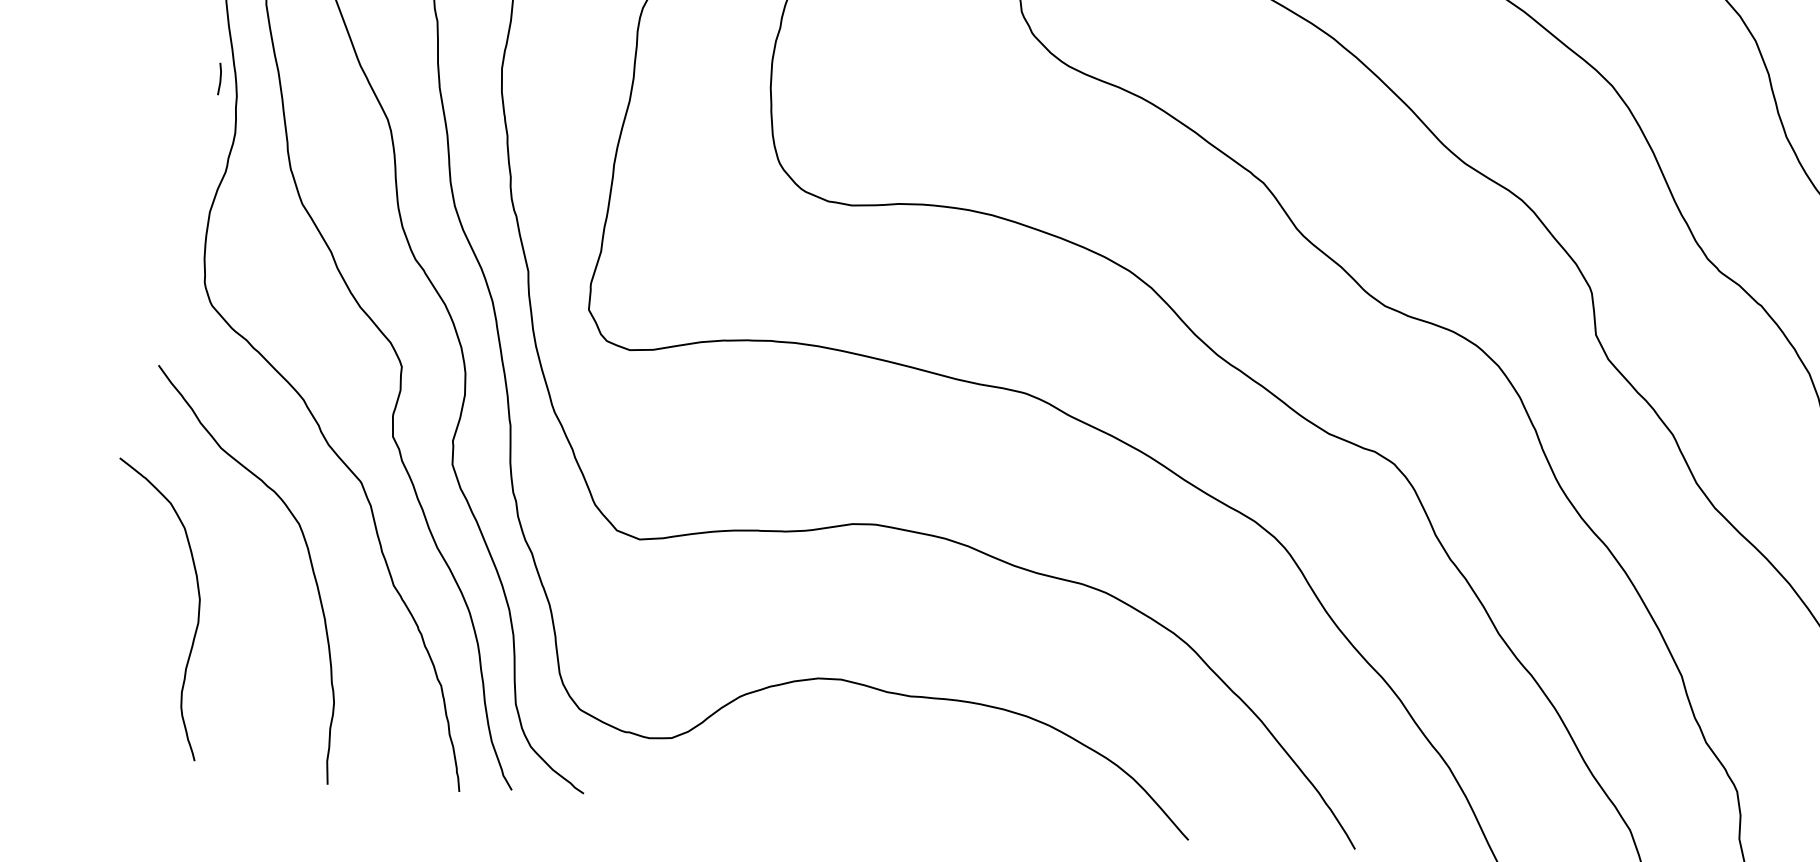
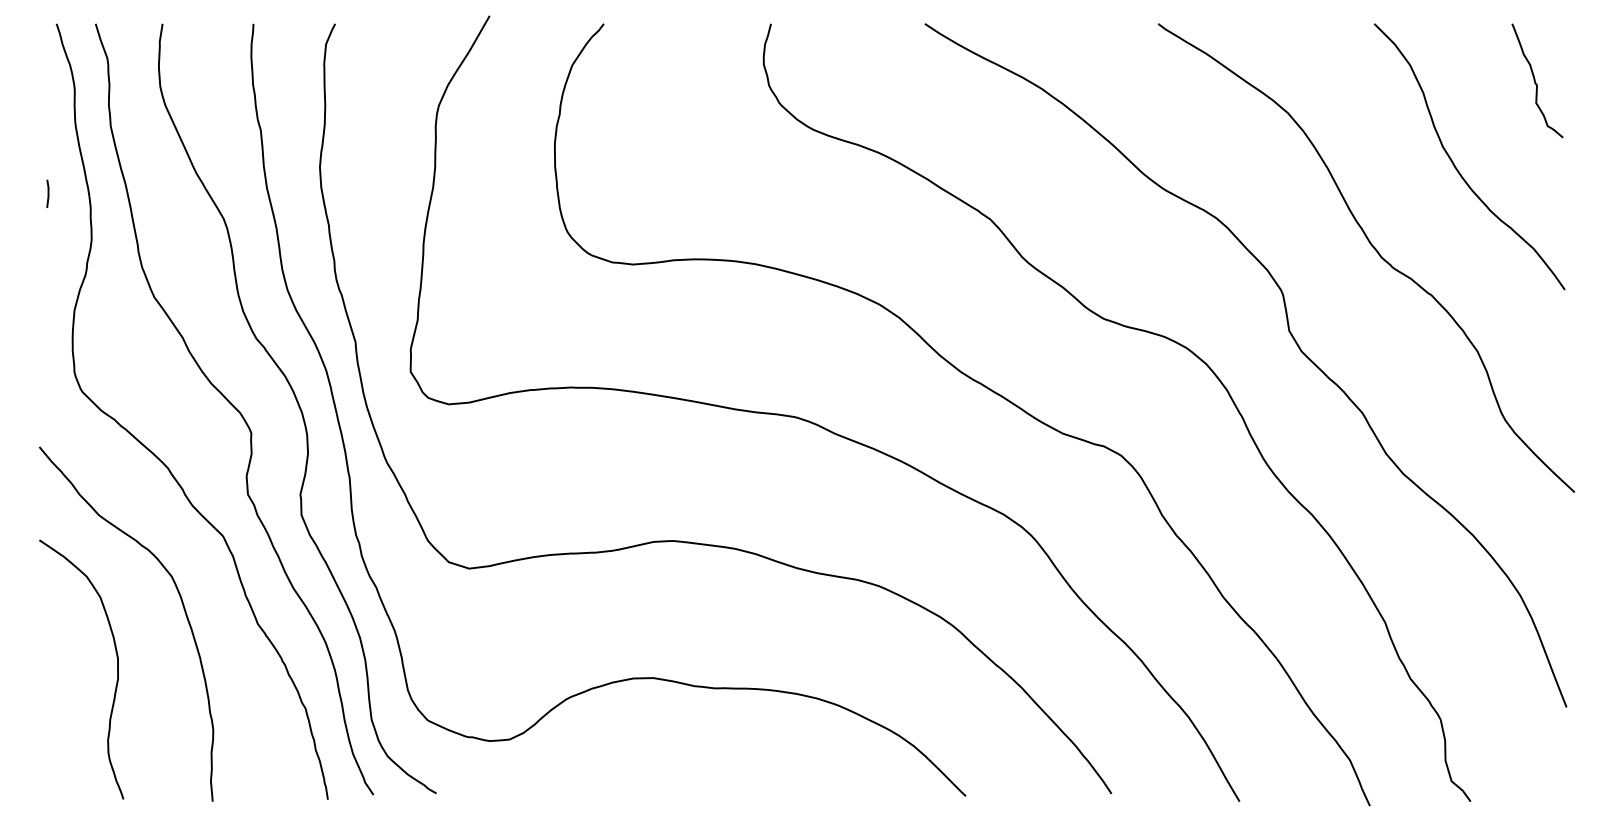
line: (219, 78) -> (47, 193), moved
curve: (198, 612) -> (117, 669), moved

